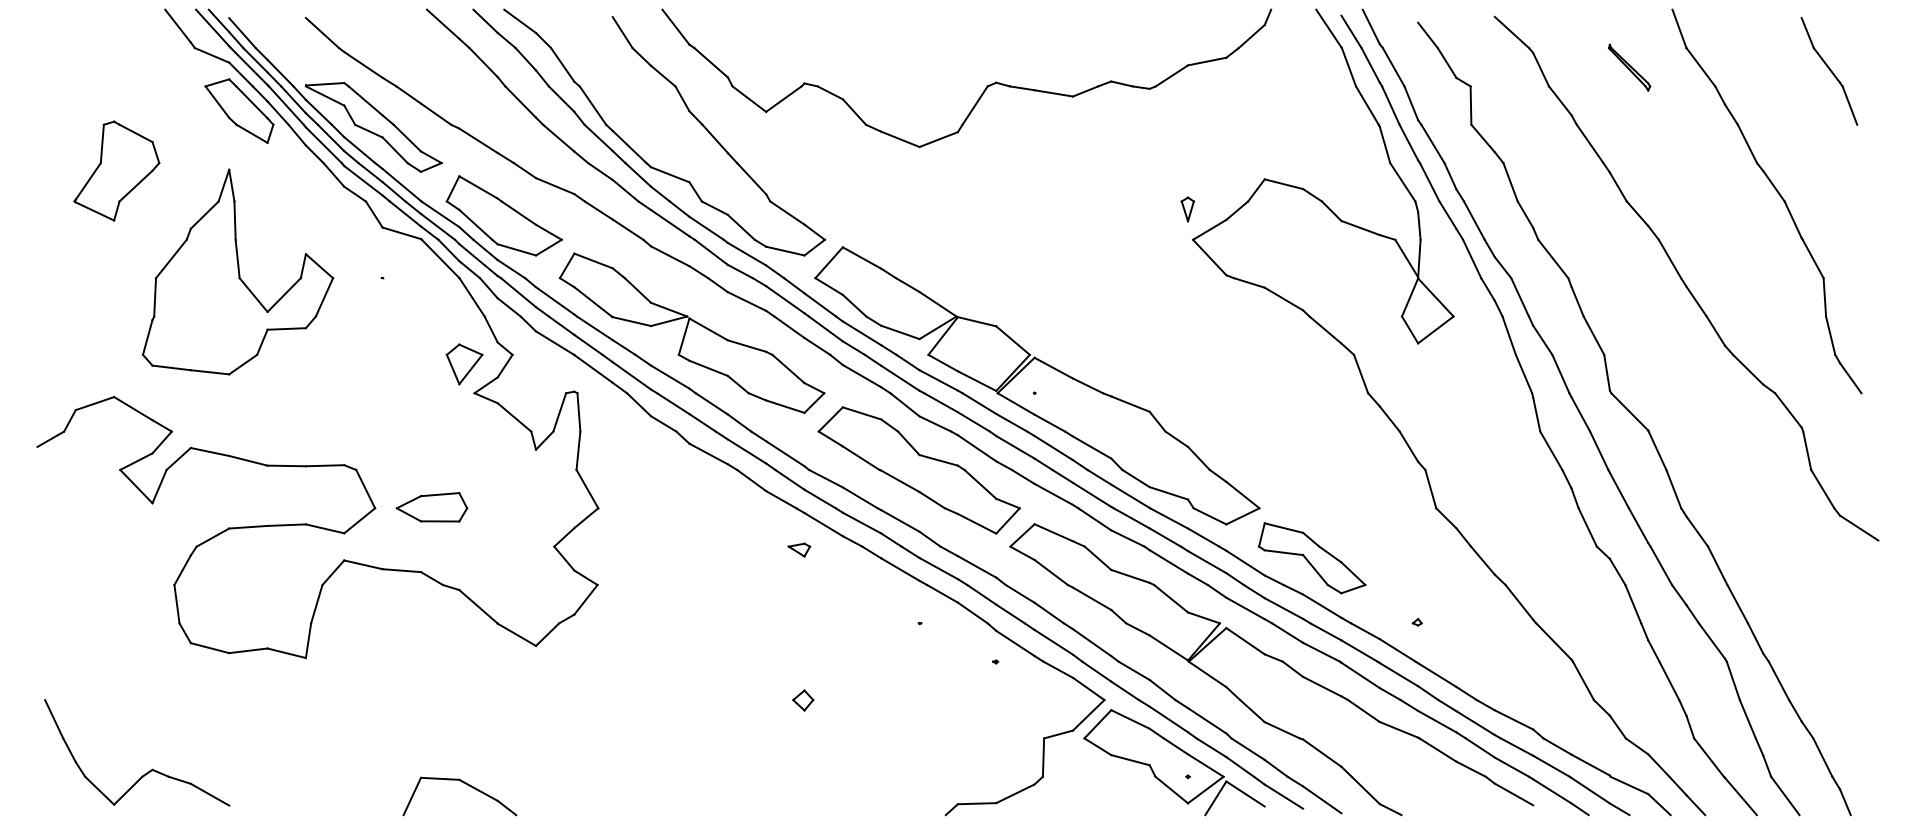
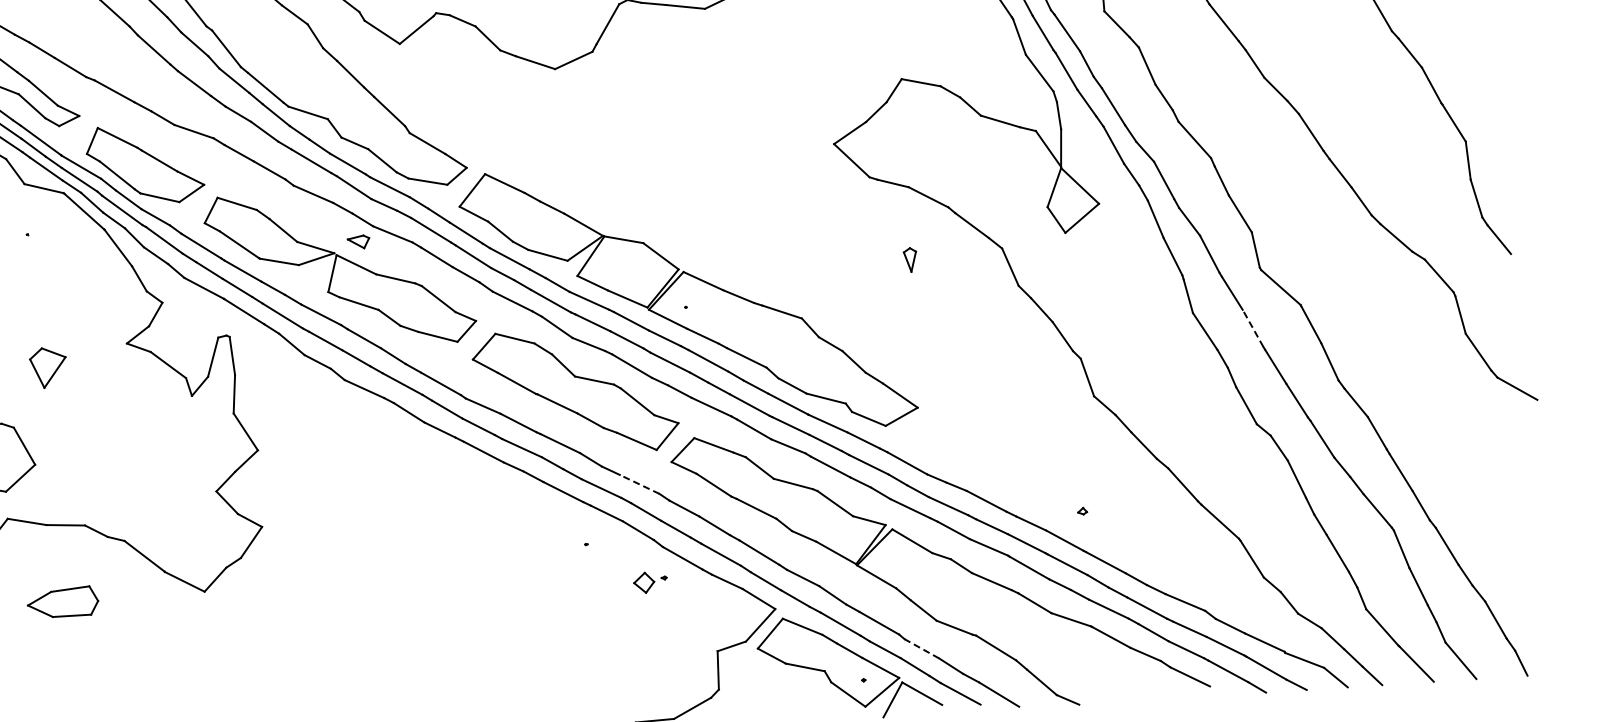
part: (1187, 209) -> (910, 260), moved
part: (464, 364) -> (48, 367), moved
line: (1599, 450) -> (1253, 328), solid -> dashed
part: (431, 507) -> (62, 602), moved
part: (799, 549) -> (358, 241), moved
part: (1312, 558) -> (973, 454), removed
line: (977, 566) -> (640, 483), solid -> dashed
part: (803, 700) -> (644, 582), moved
line: (1248, 749) -> (922, 649), solid -> dashed

